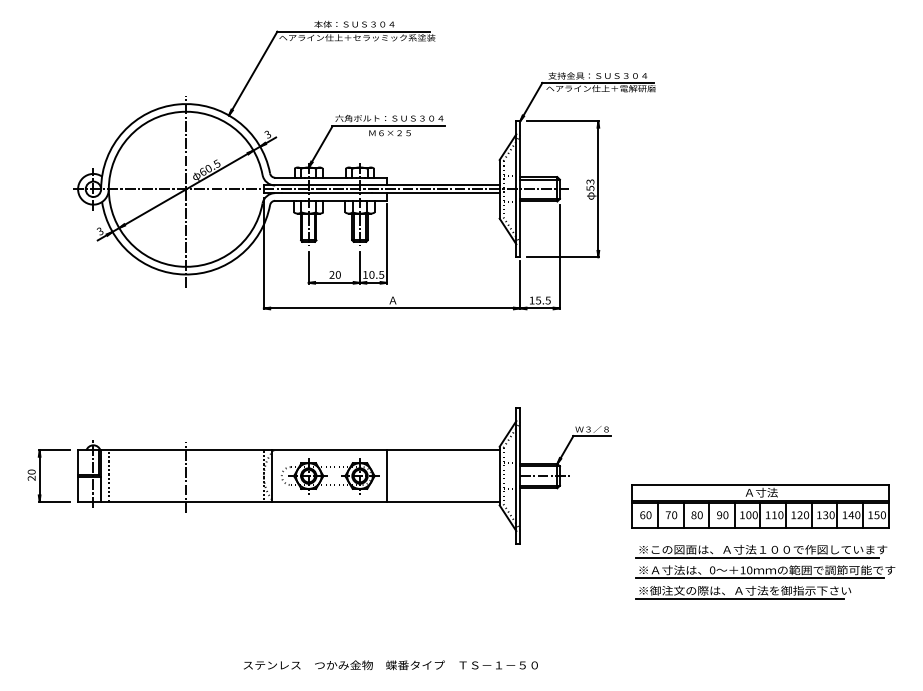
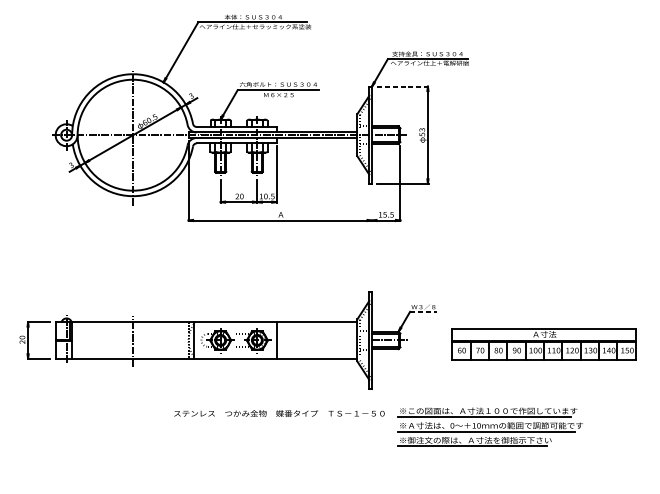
line: (563, 121) -> (402, 86), solid -> dashed
line: (520, 285) -> (372, 204), removed
line: (592, 436) -> (423, 312), solid -> dashed
line: (108, 475) -> (77, 340), removed
part: (760, 506) -> (543, 344), moved
part: (765, 571) -> (490, 426), moved
text: (390, 665) -> (279, 413), moved

